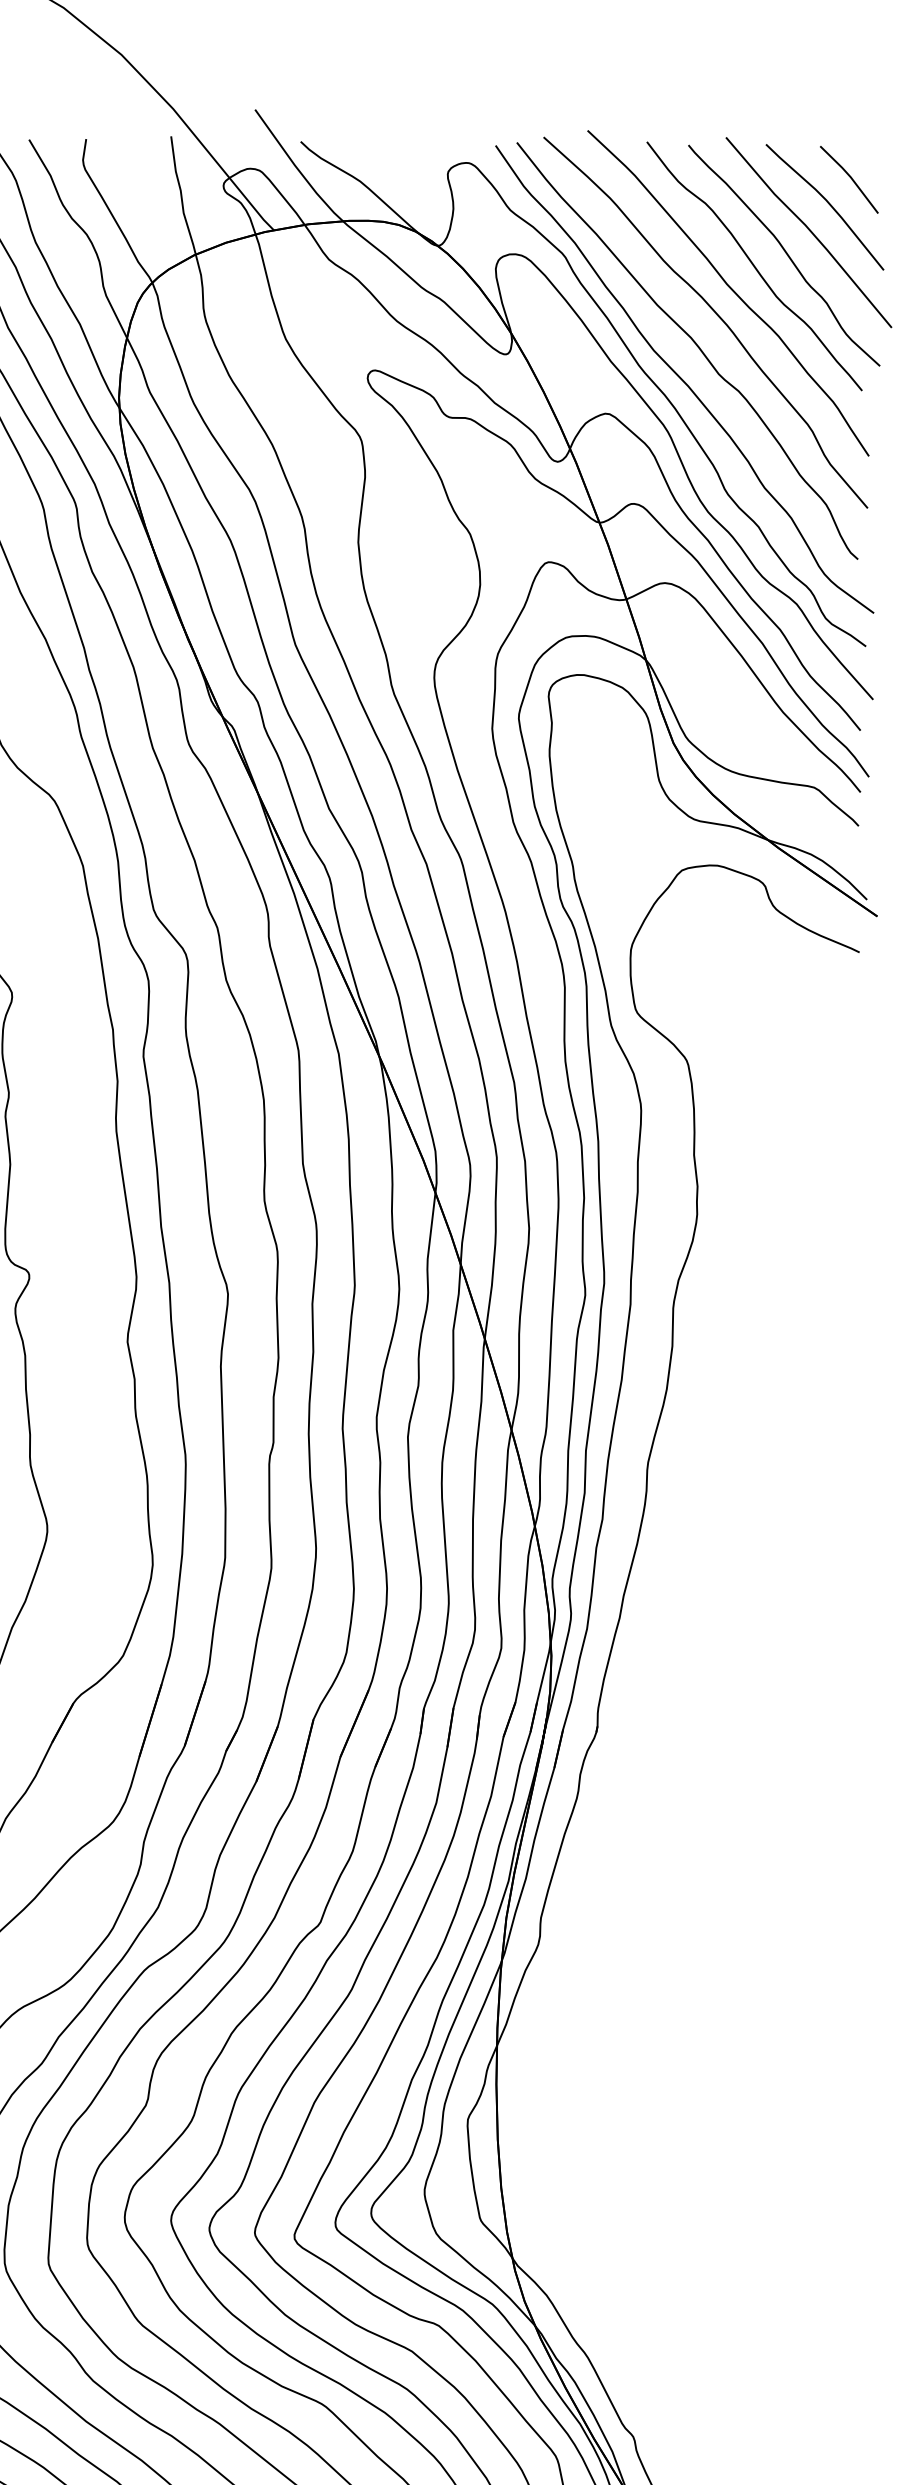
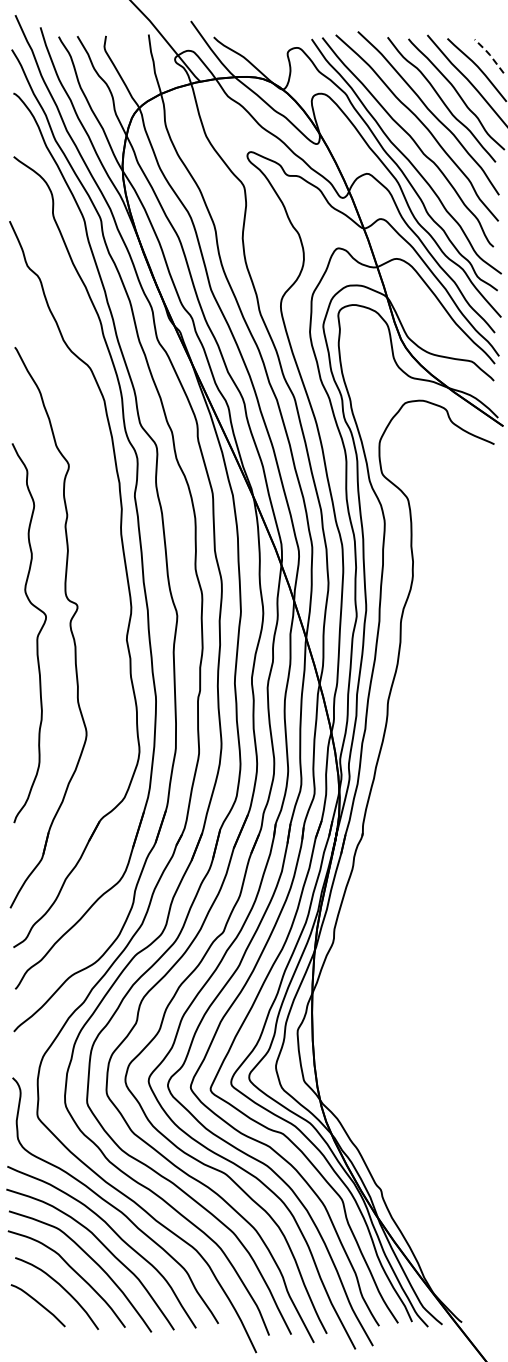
line: (851, 178) -> (490, 55), solid -> dashed

